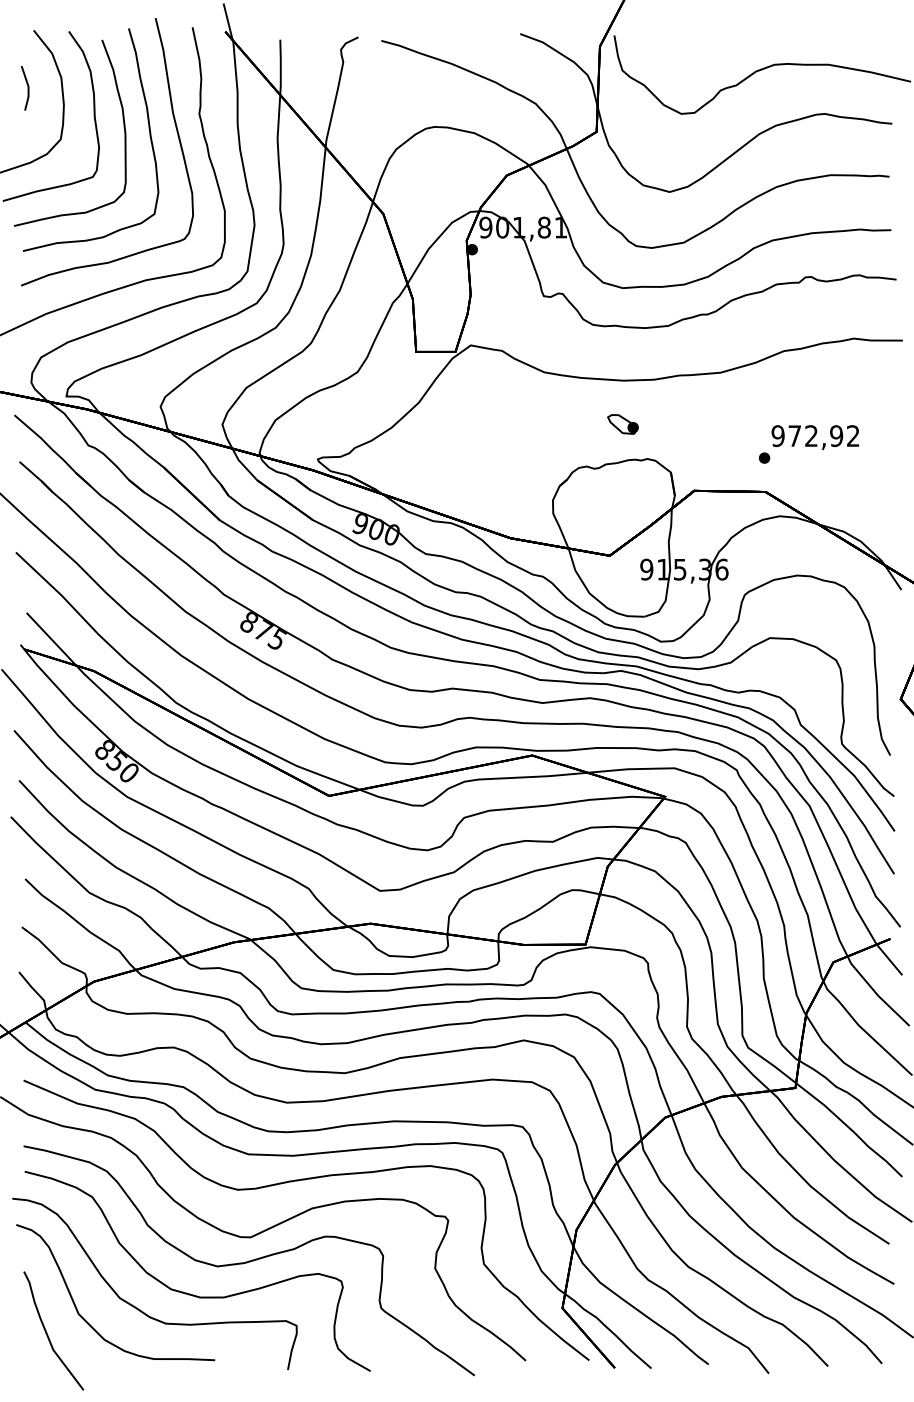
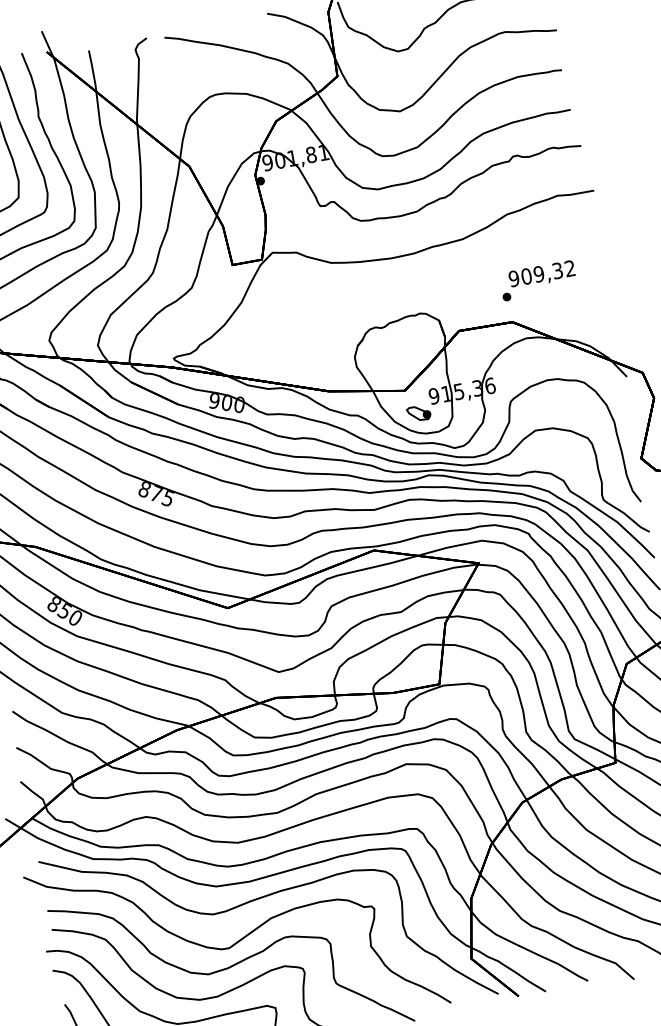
part: (622, 424) -> (418, 413), moved
text: (815, 436) -> (542, 274), 972,92 -> 909,32

